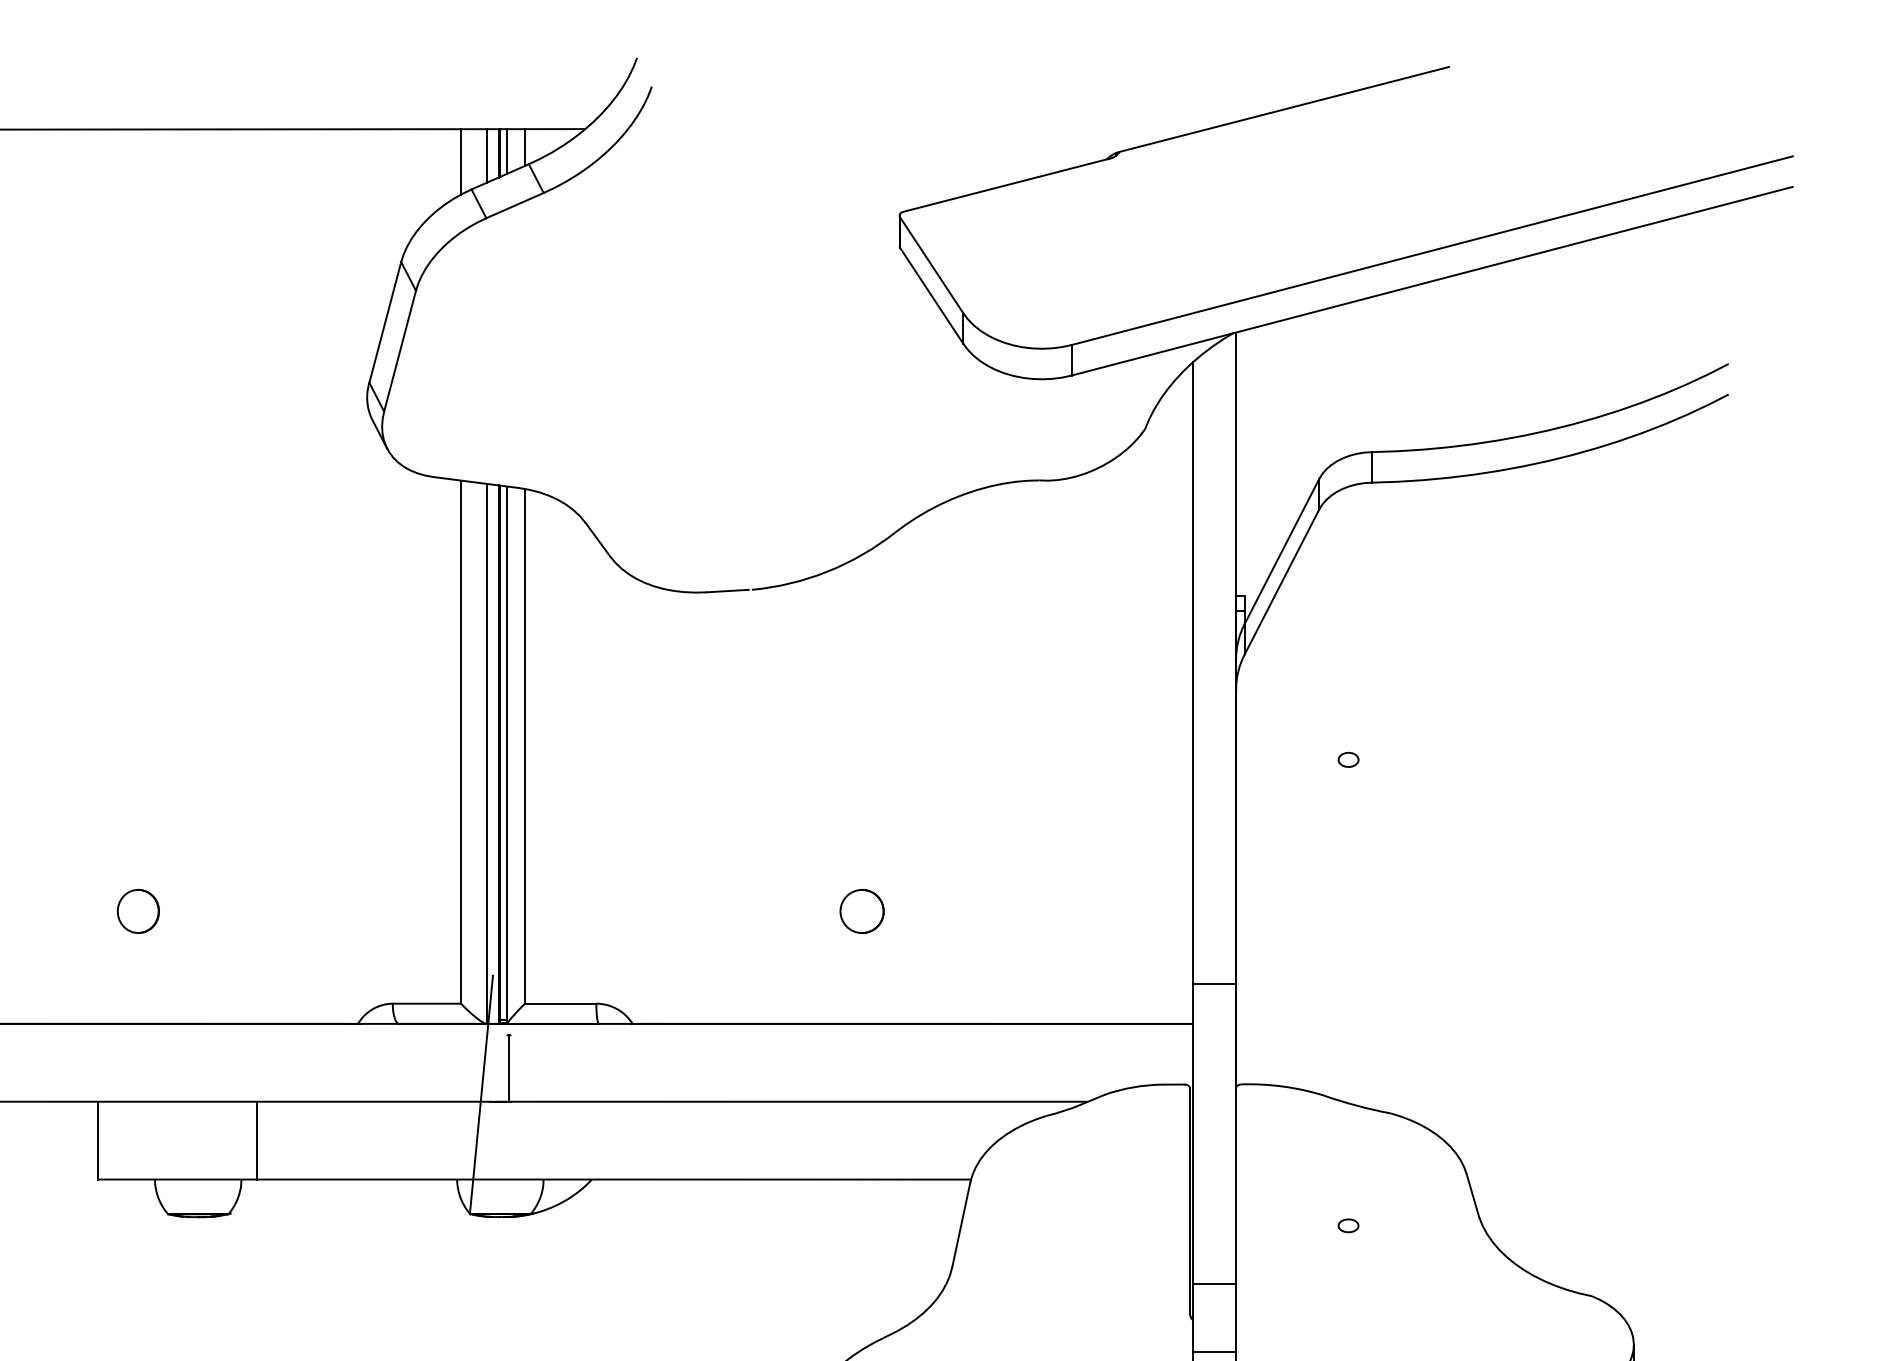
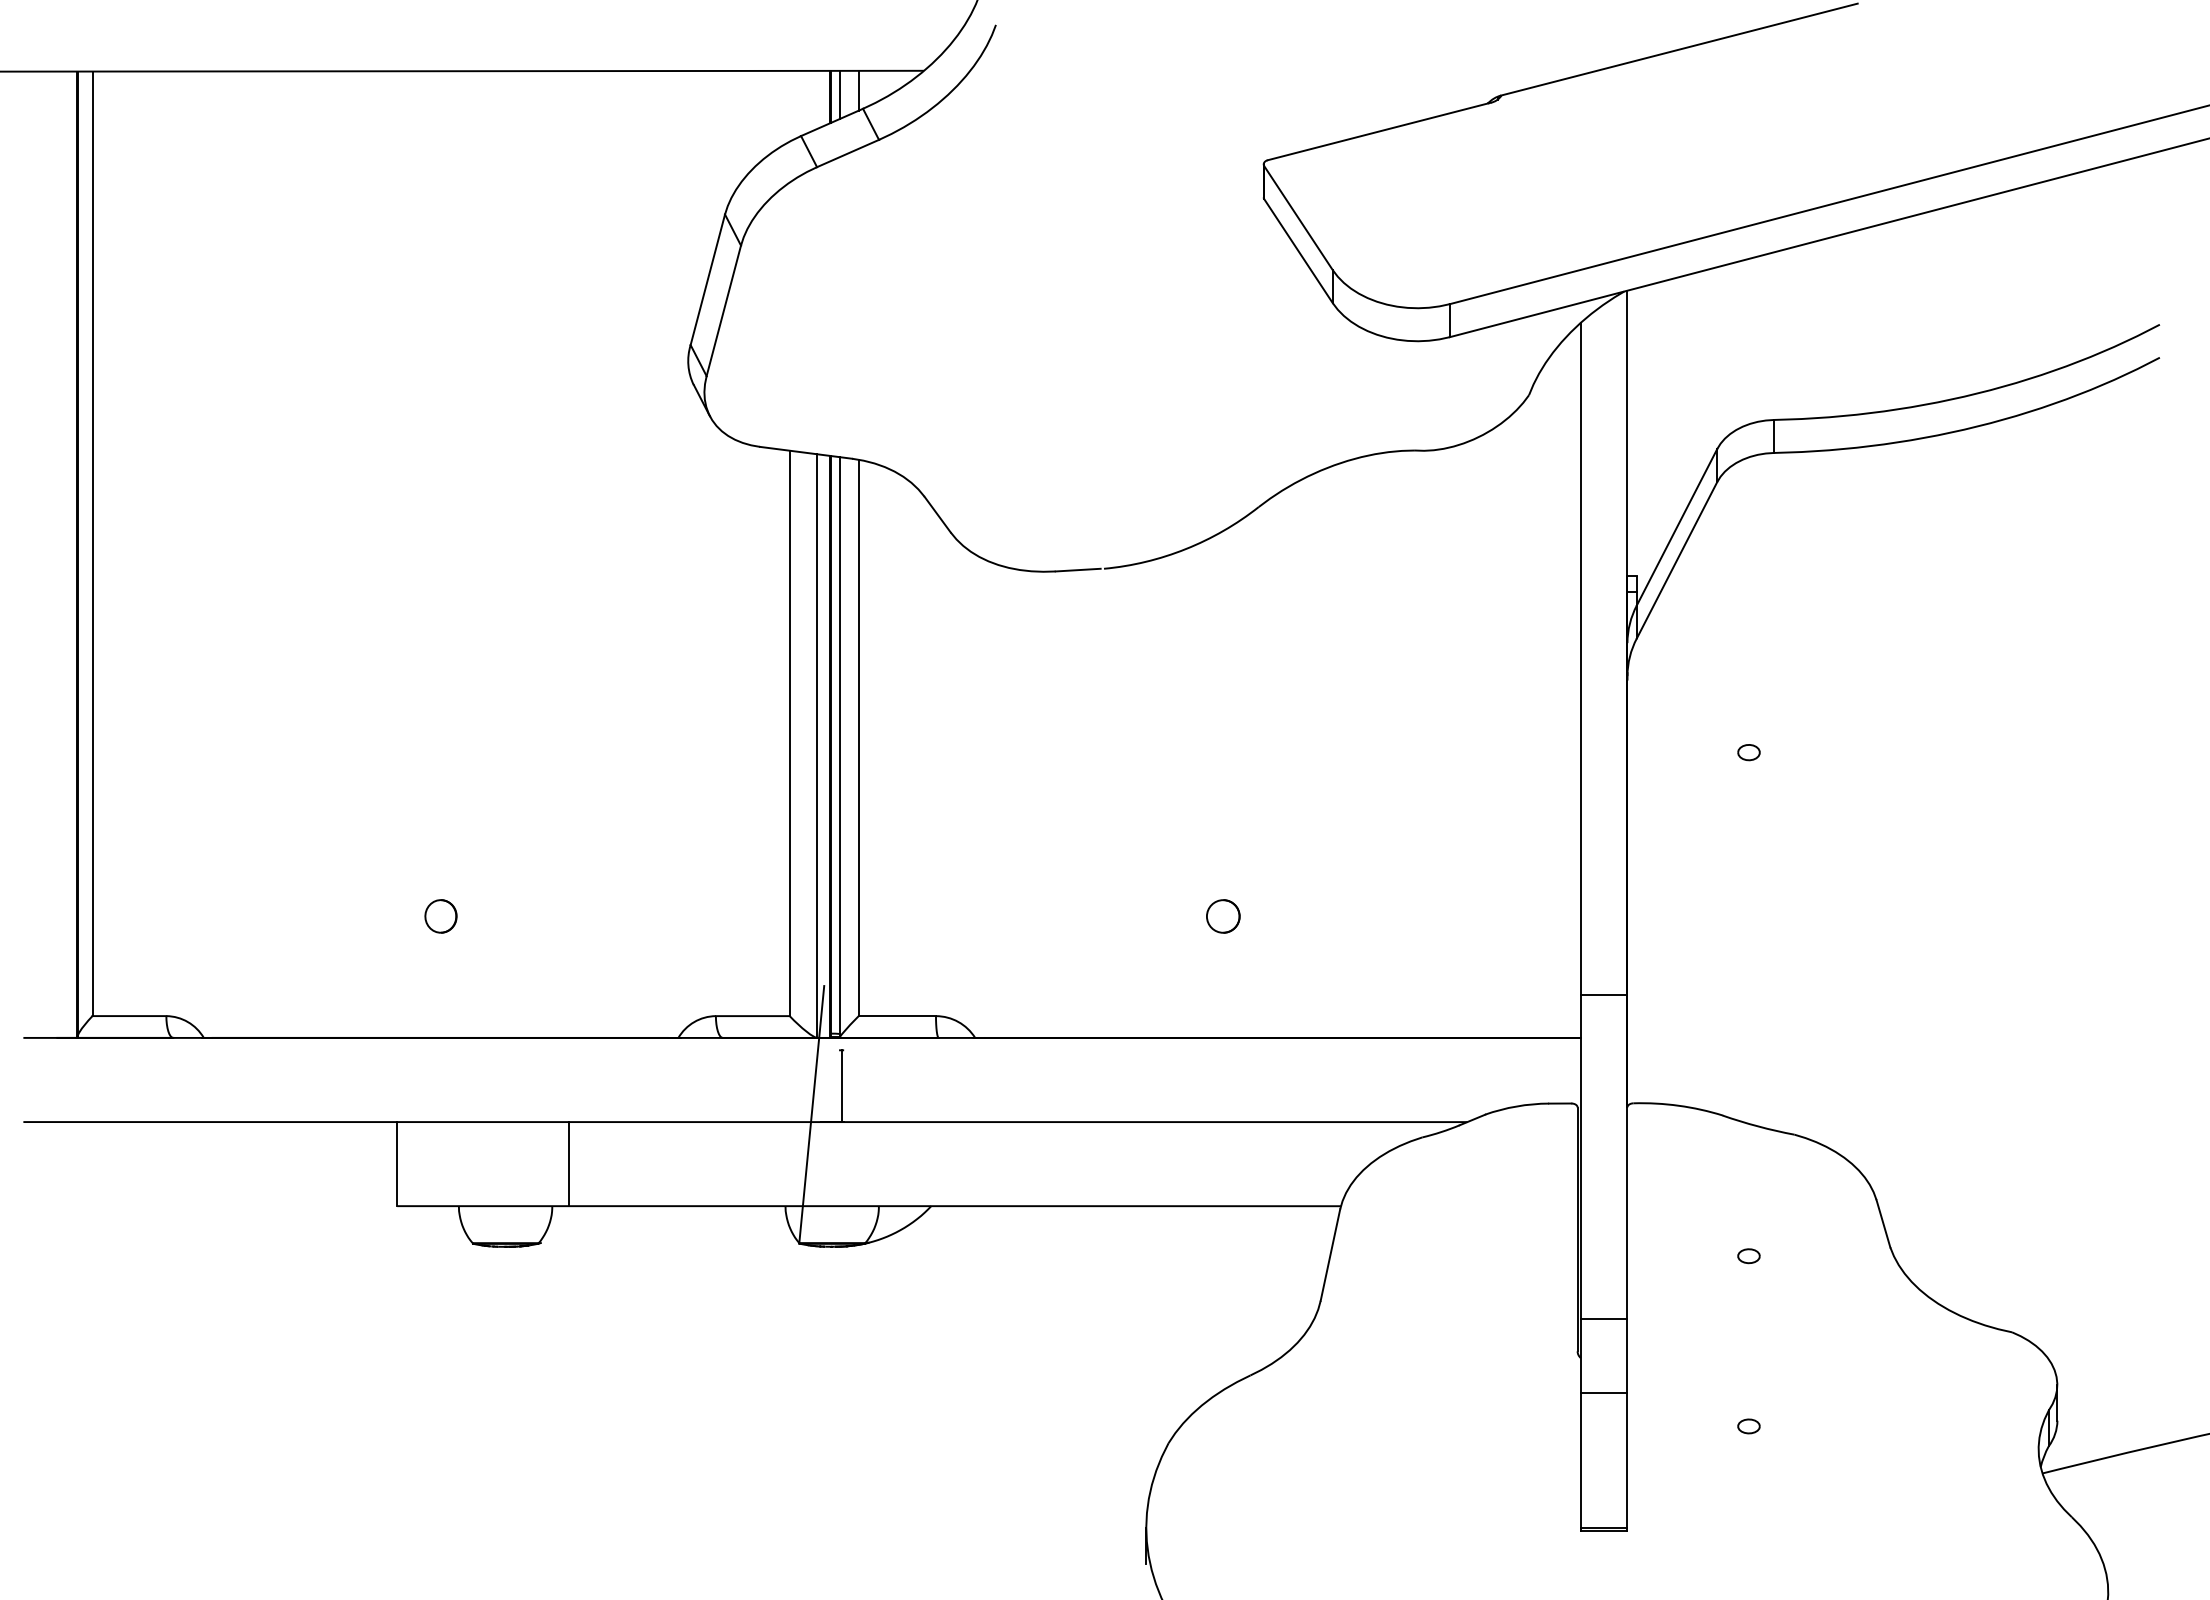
line: (486, 155) -> (817, 99), removed
line: (460, 161) -> (789, 105), removed
part: (137, 911) -> (440, 916), size x0.7
circle: (862, 911) -> (1223, 916), size x0.7

